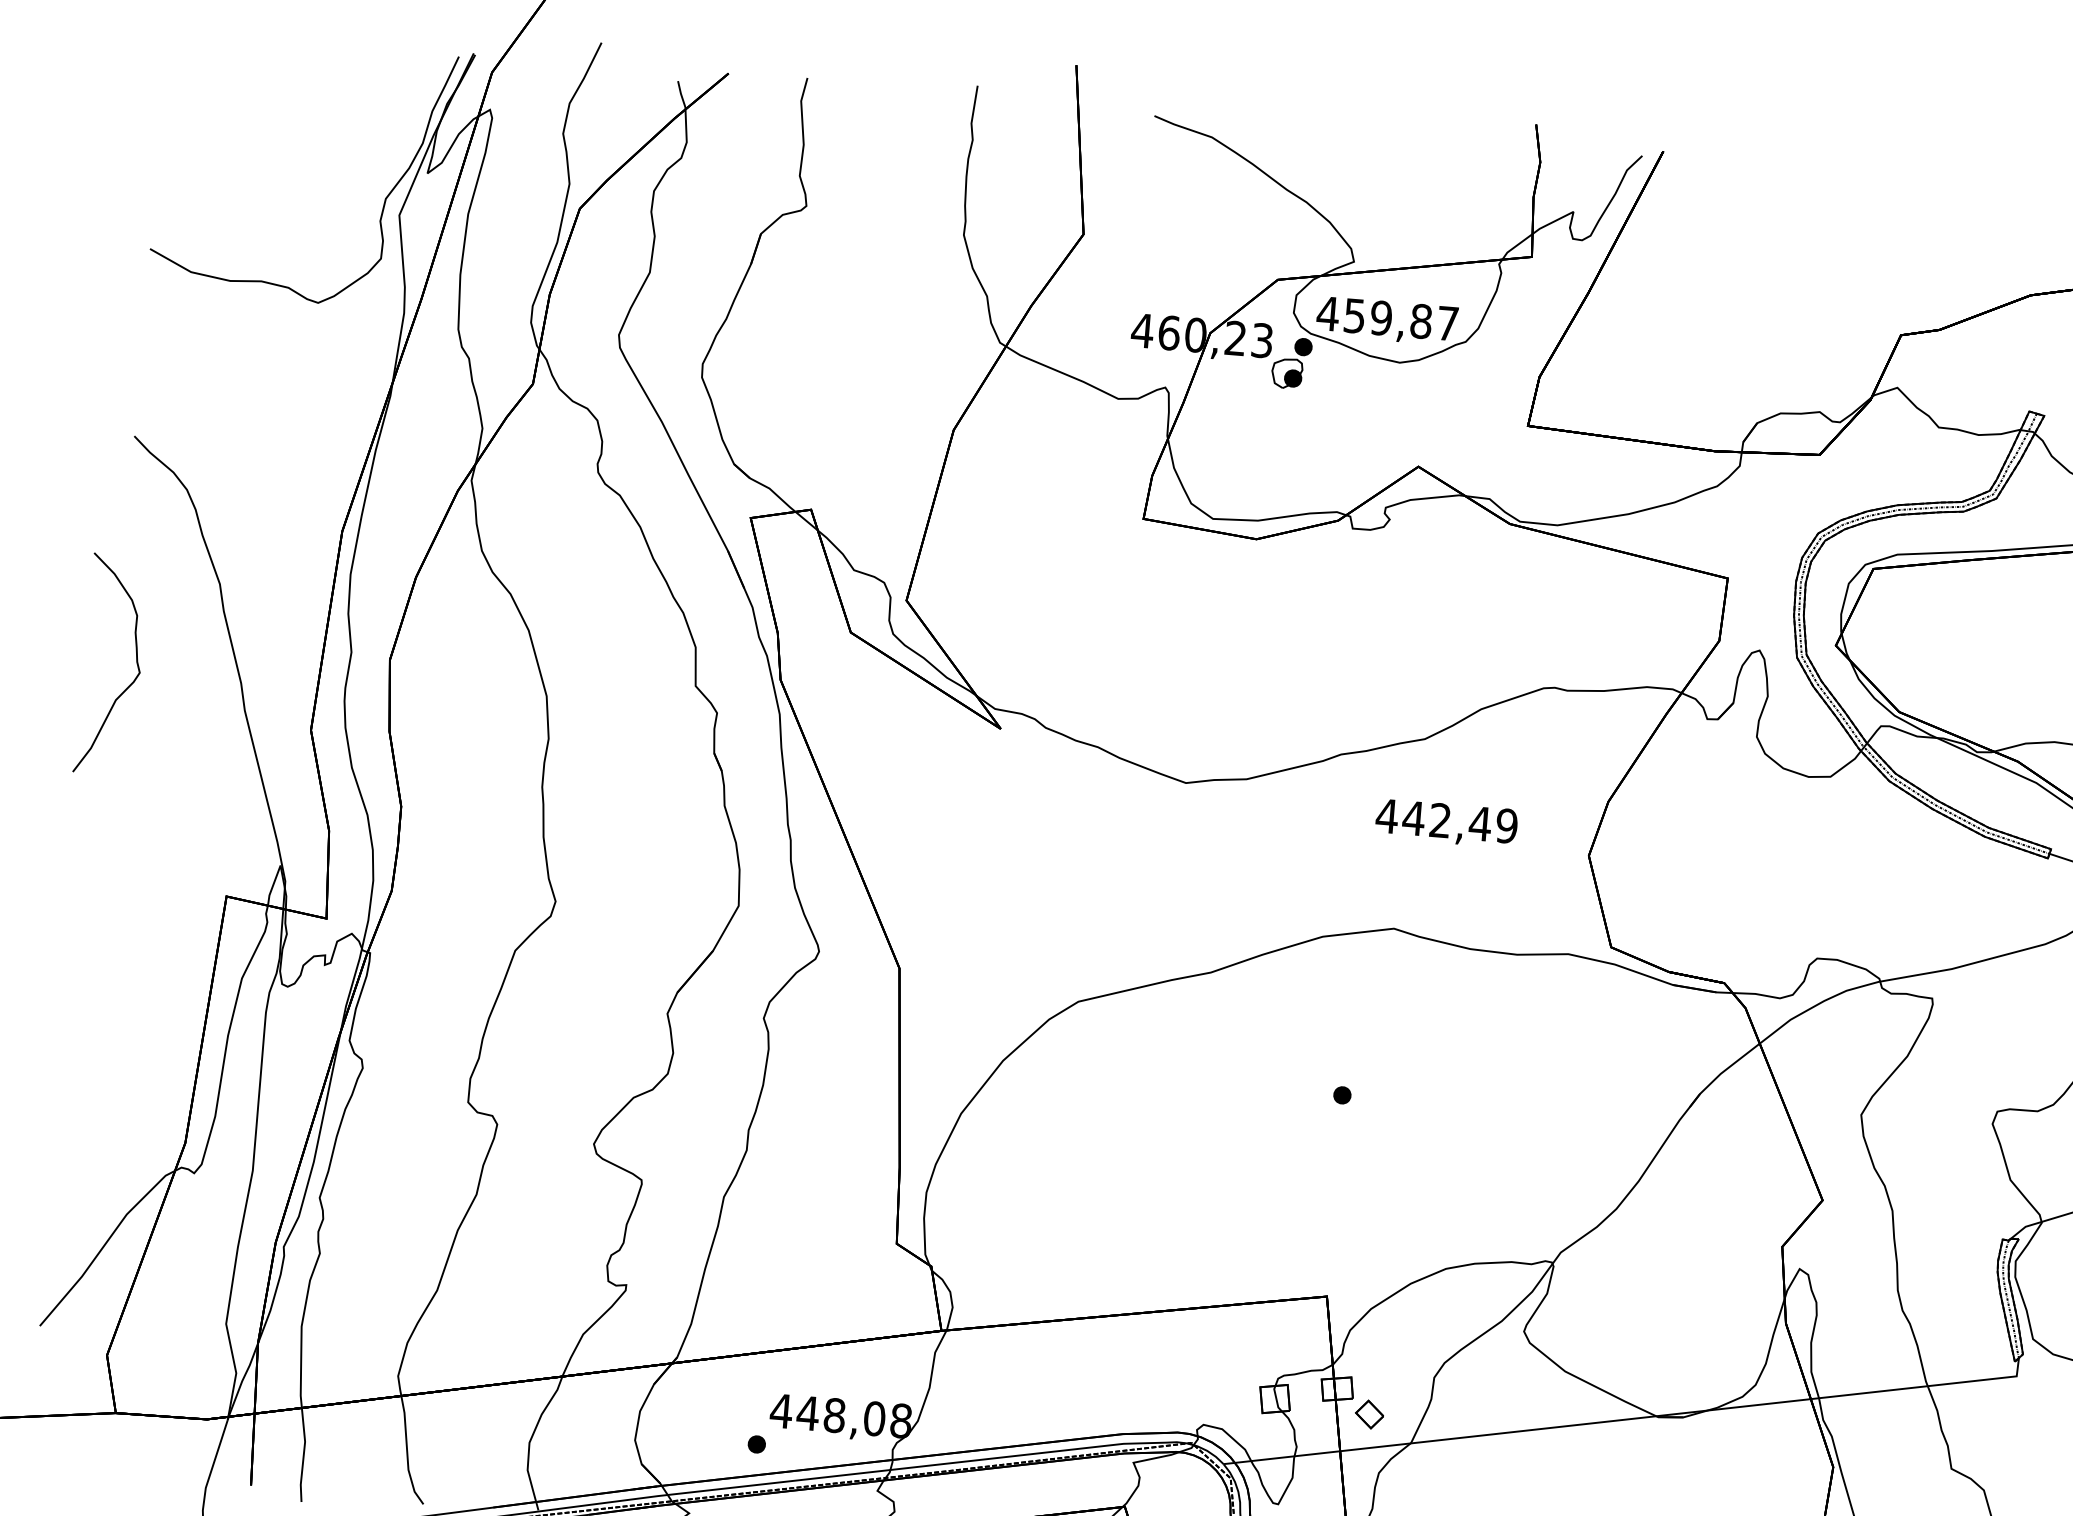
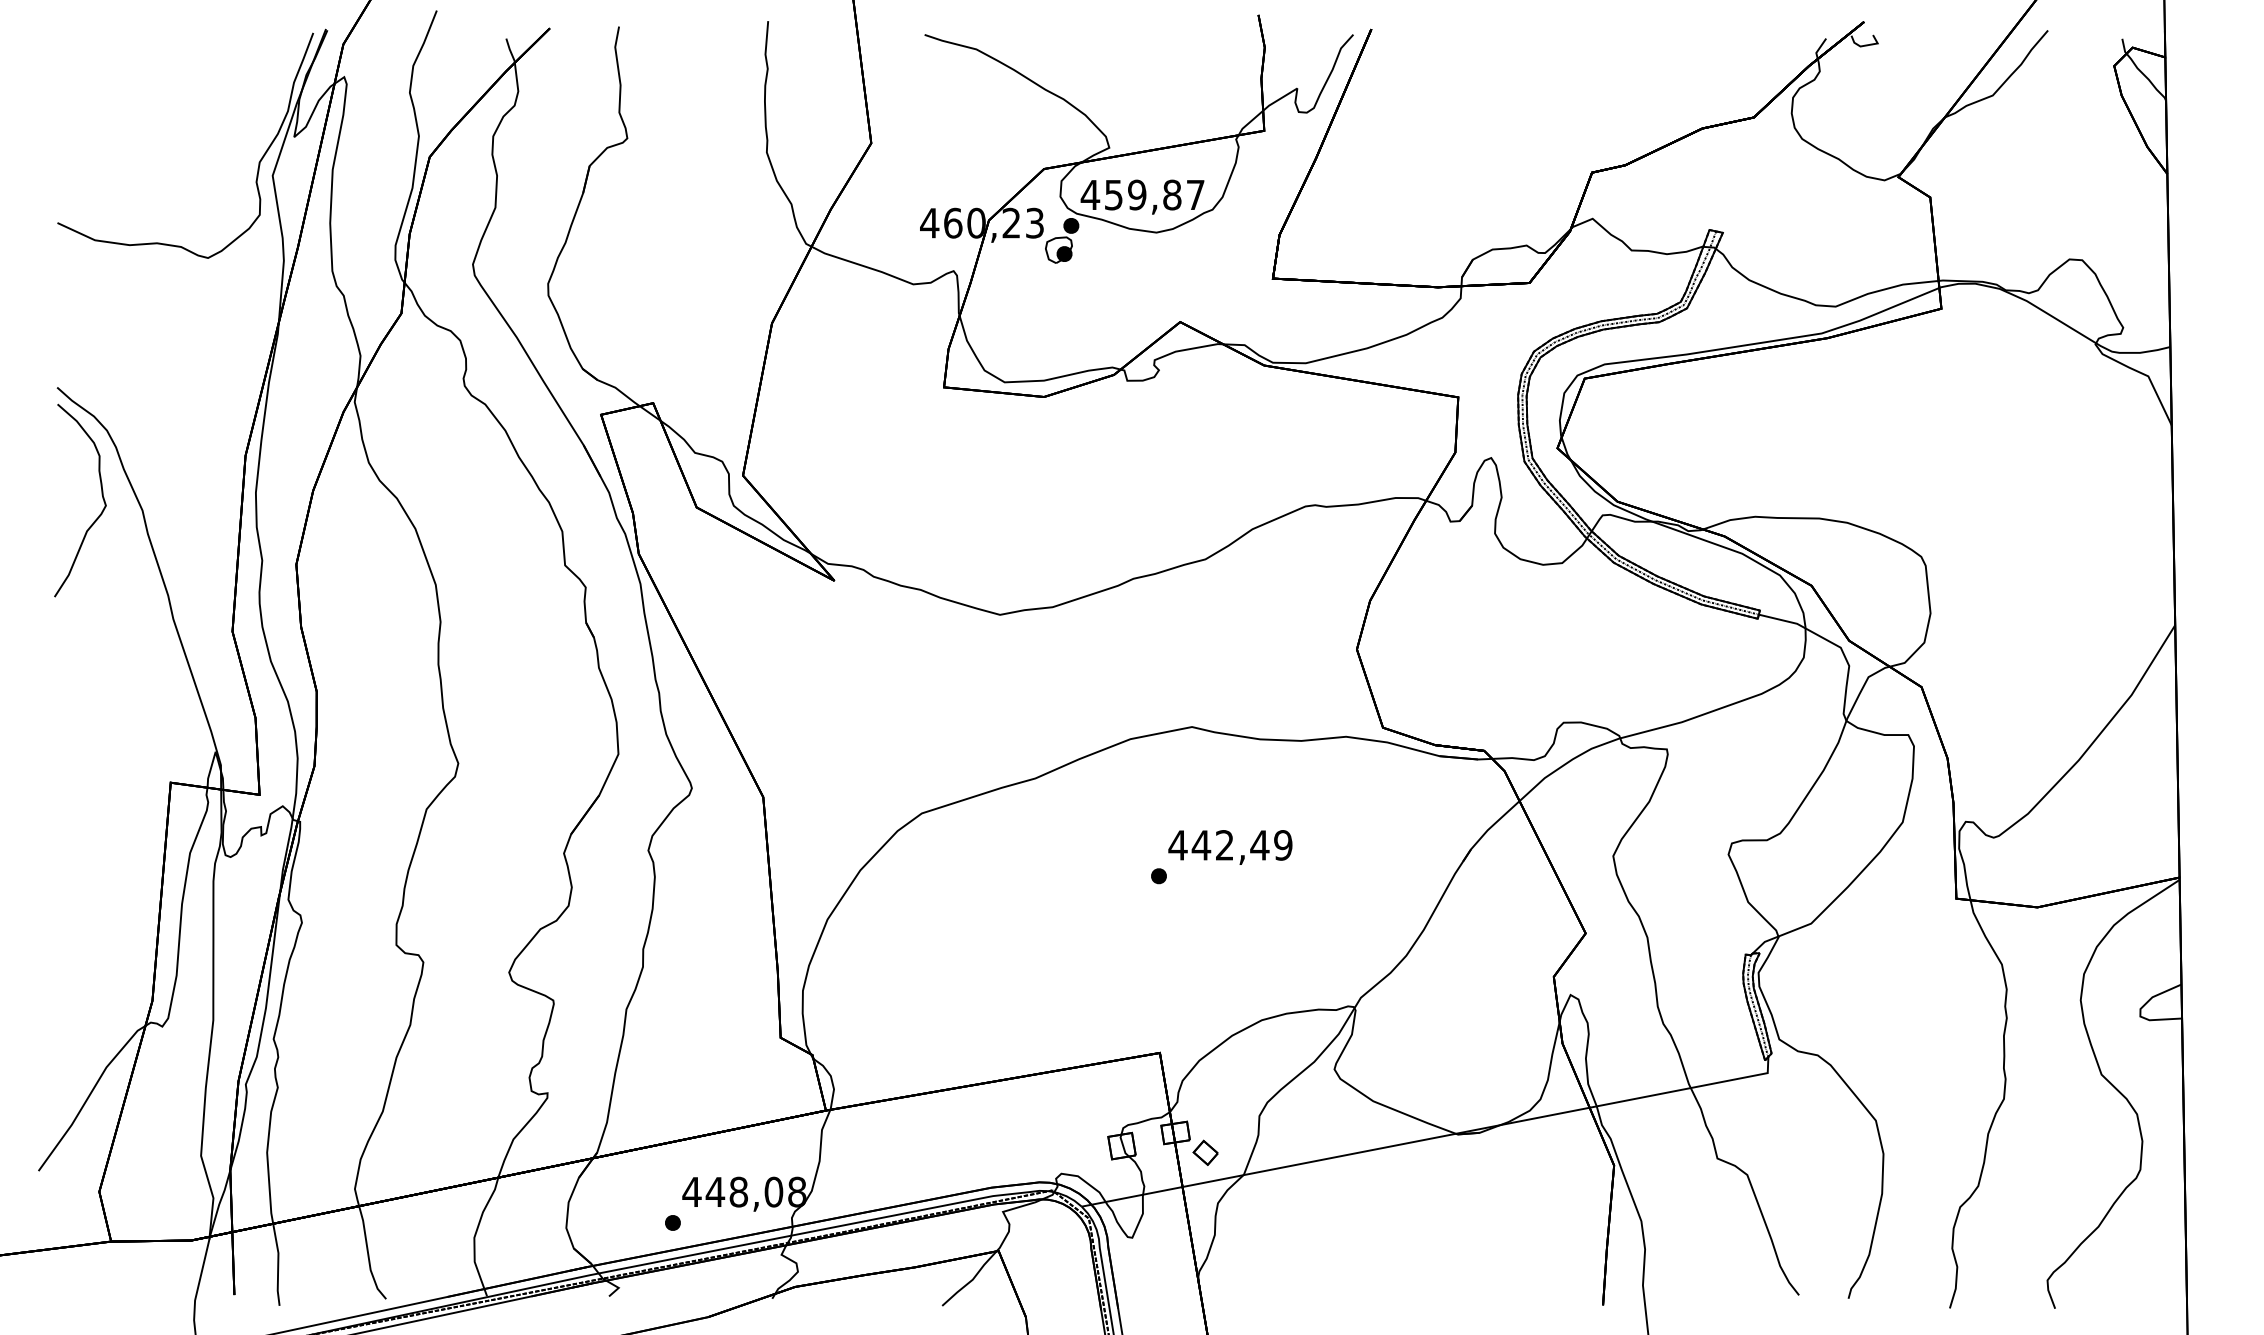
curve: (135, 660) -> (101, 495), moved
text: (1446, 823) -> (1230, 847), moved

